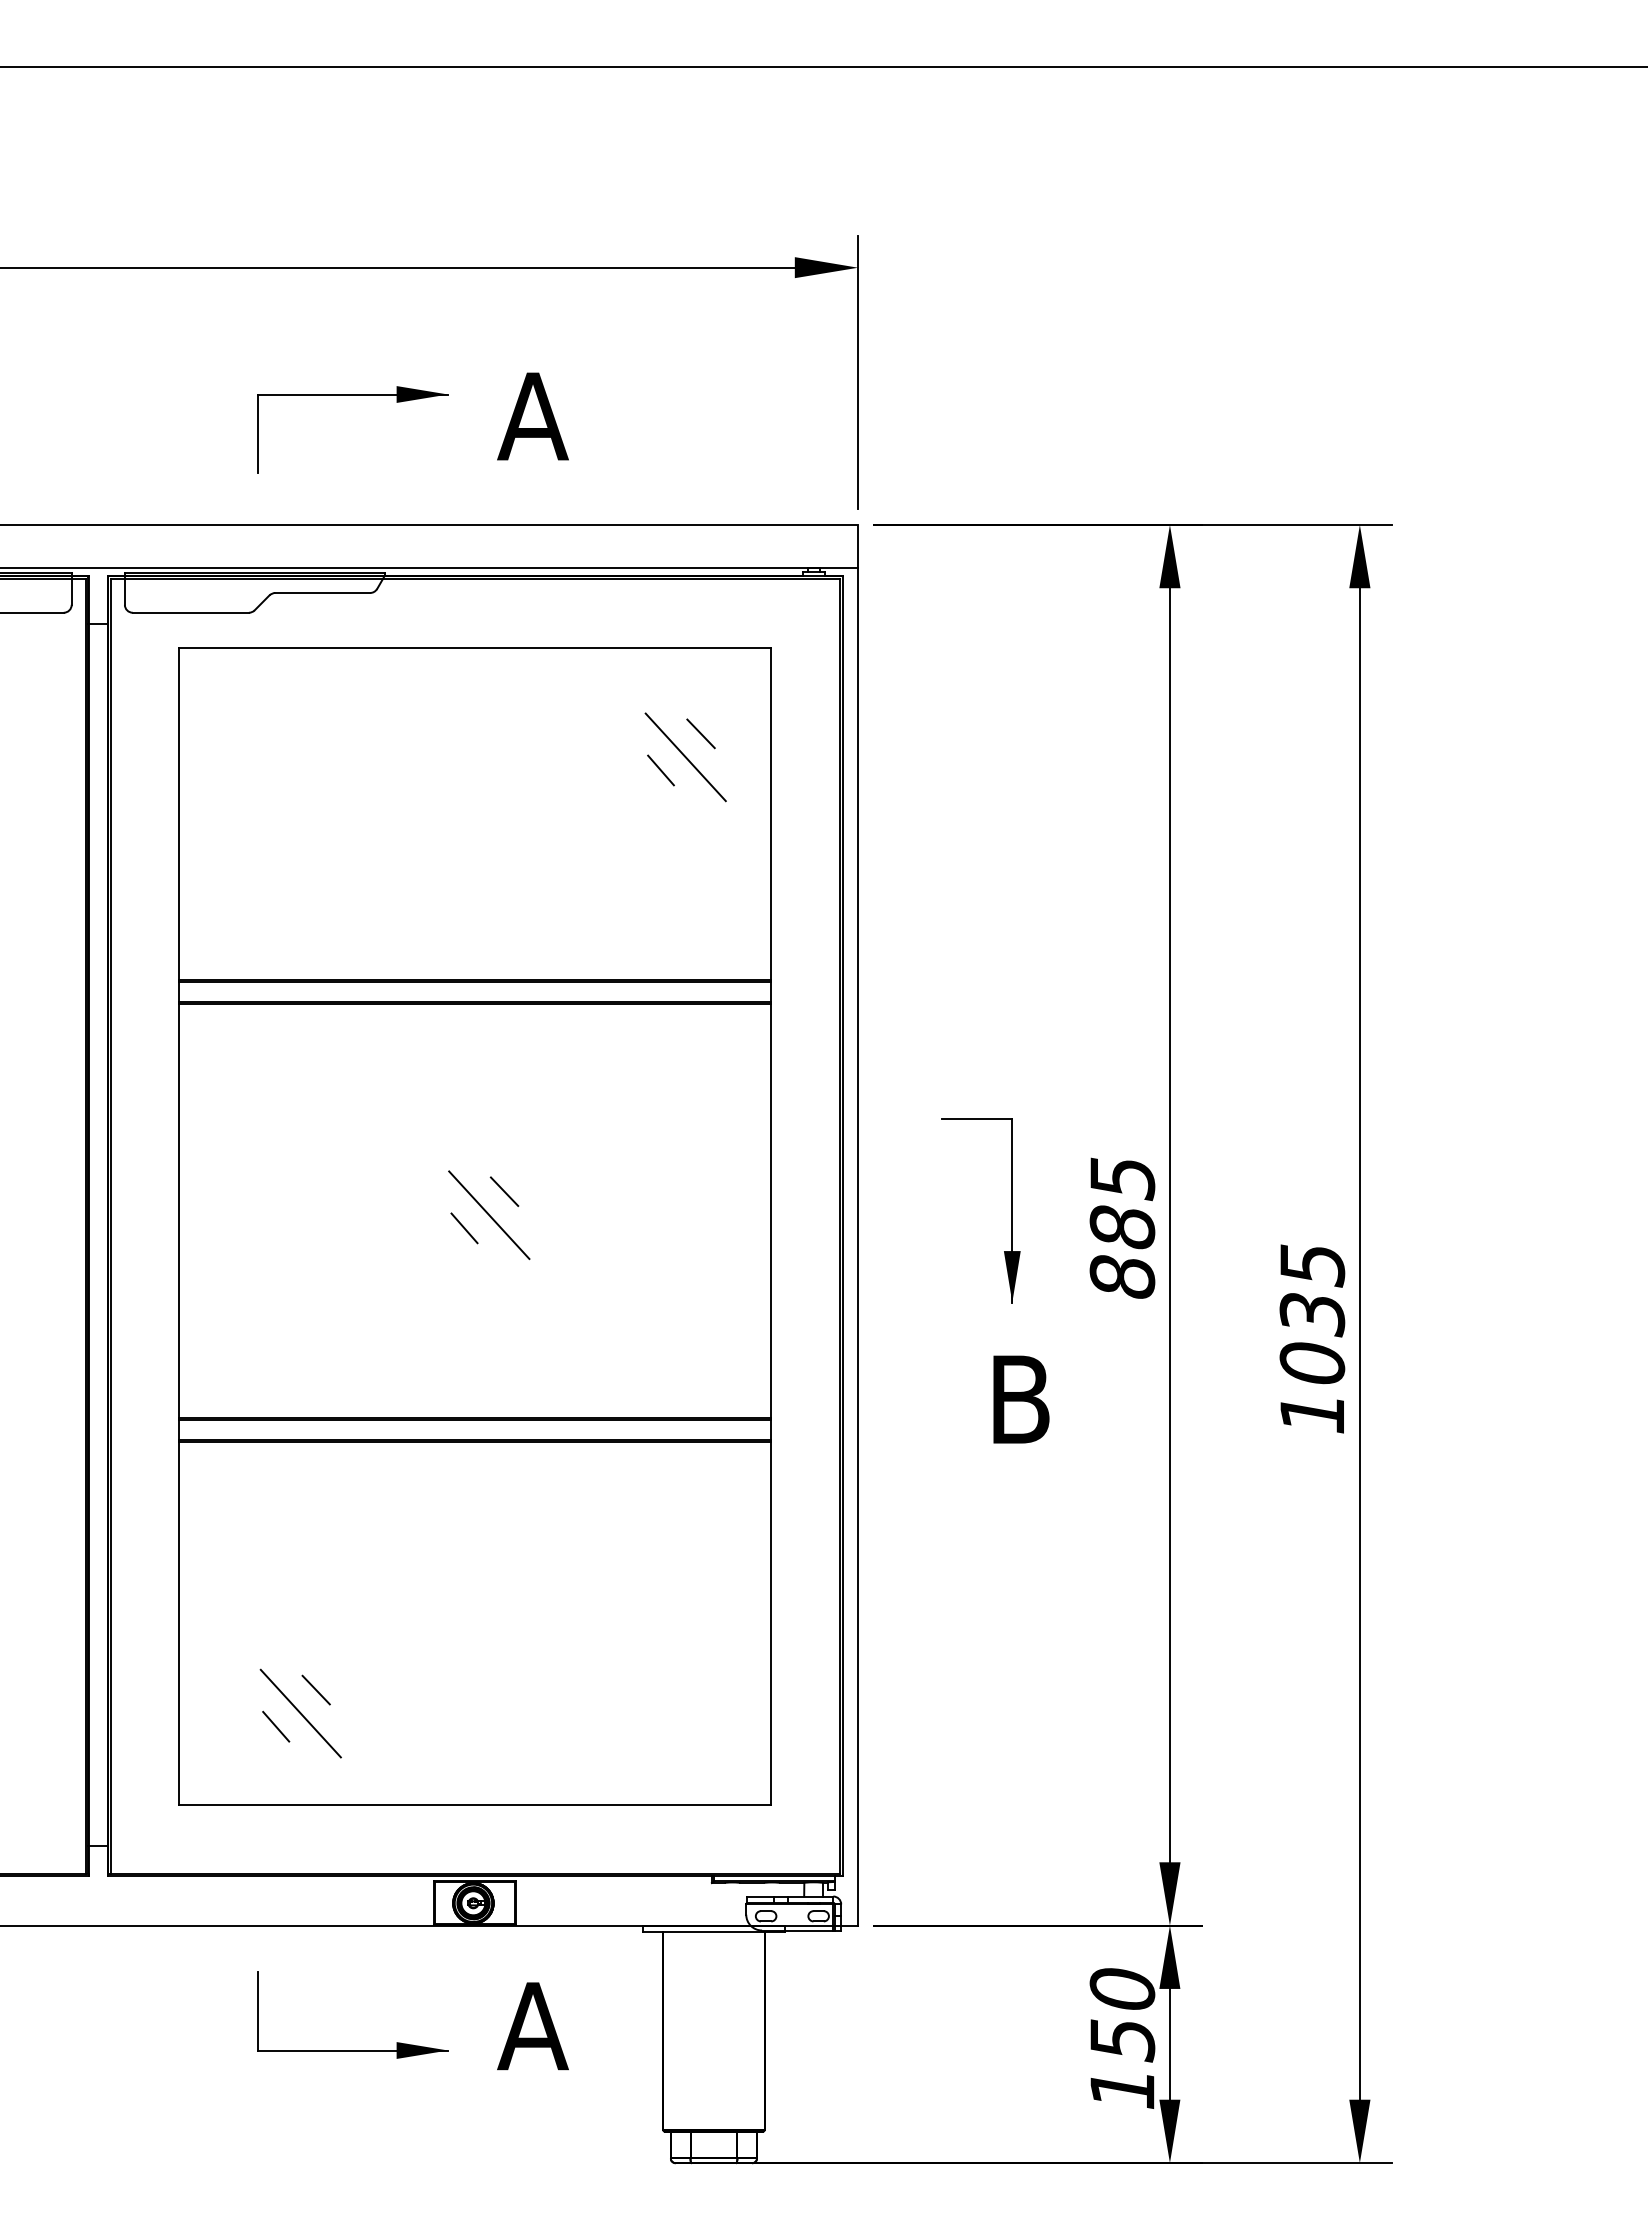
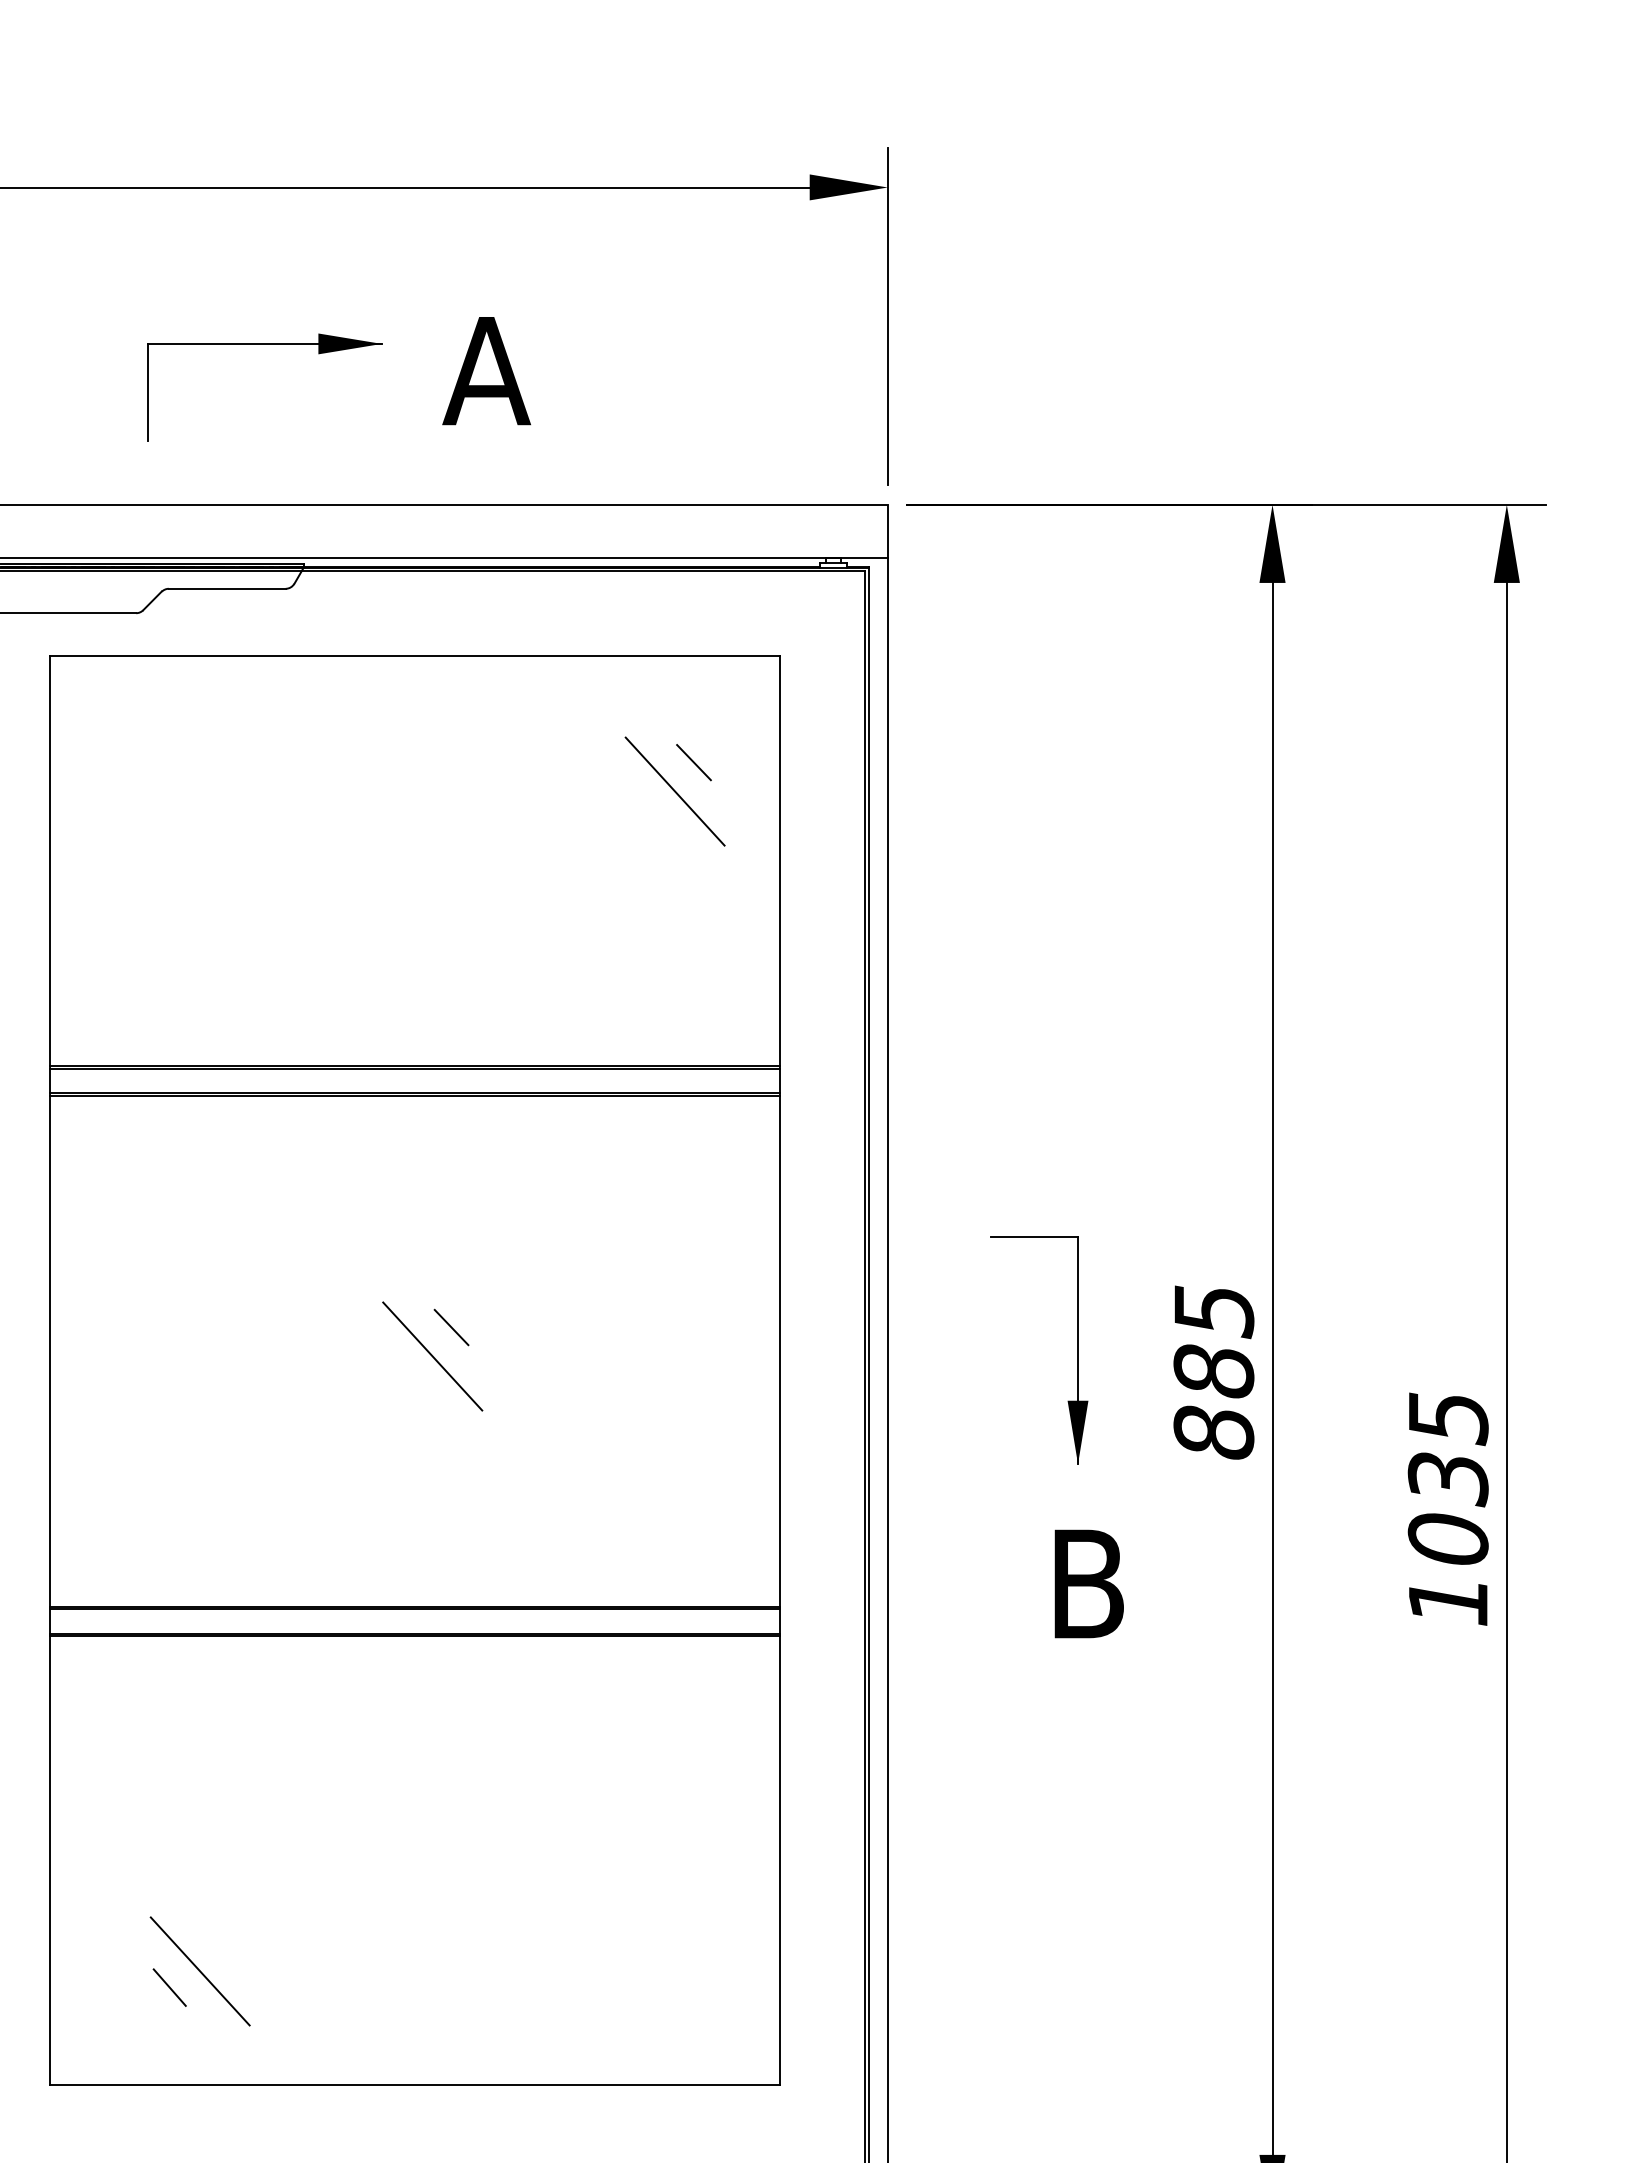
line: (660, 770) -> (643, 807), removed
line: (464, 1228) -> (402, 1372), removed
line: (315, 1689) -> (218, 1941), removed

